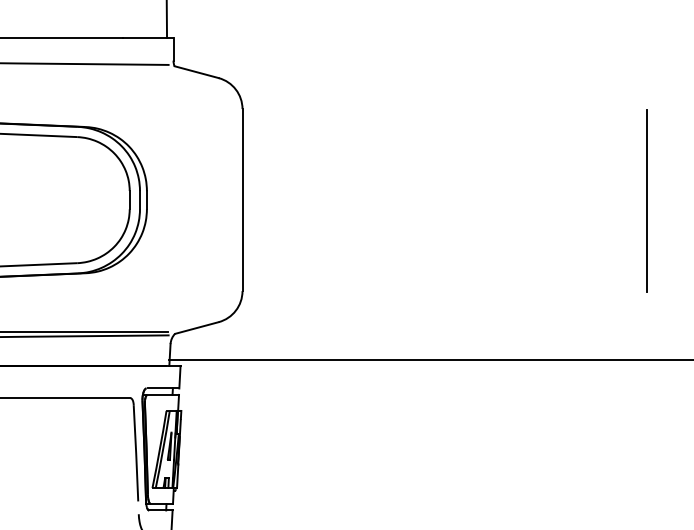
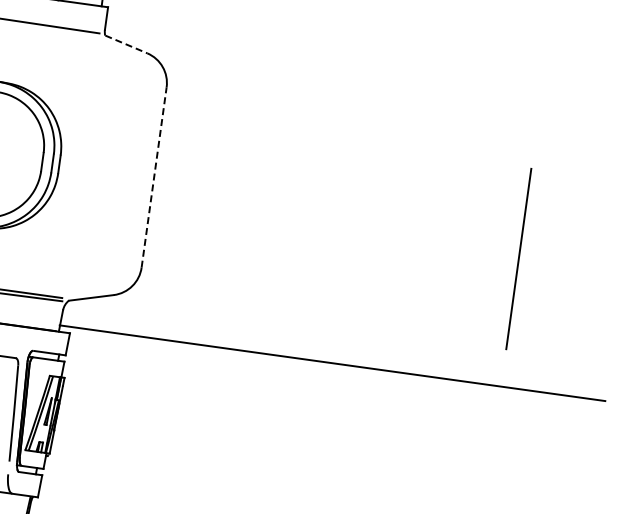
line: (196, 72) -> (126, 44), solid -> dashed
line: (242, 199) -> (154, 176), solid -> dashed
line: (646, 200) -> (518, 258), moved

